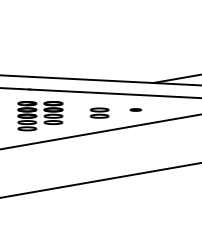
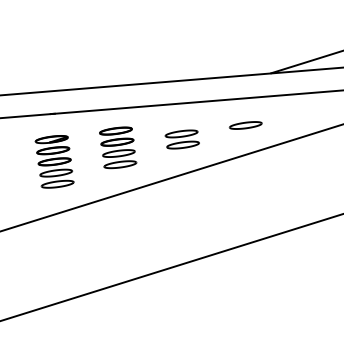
part: (135, 109) -> (245, 124), size x1.67
part: (53, 112) -> (118, 146), moved

